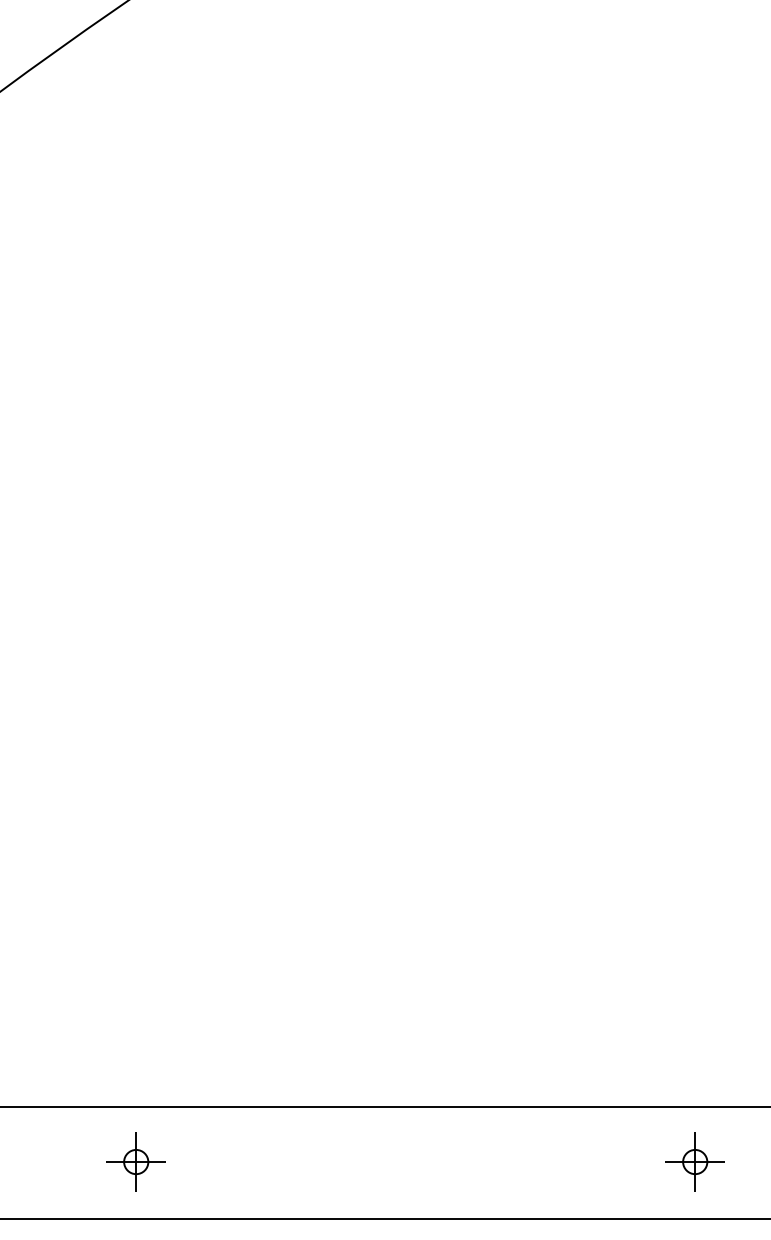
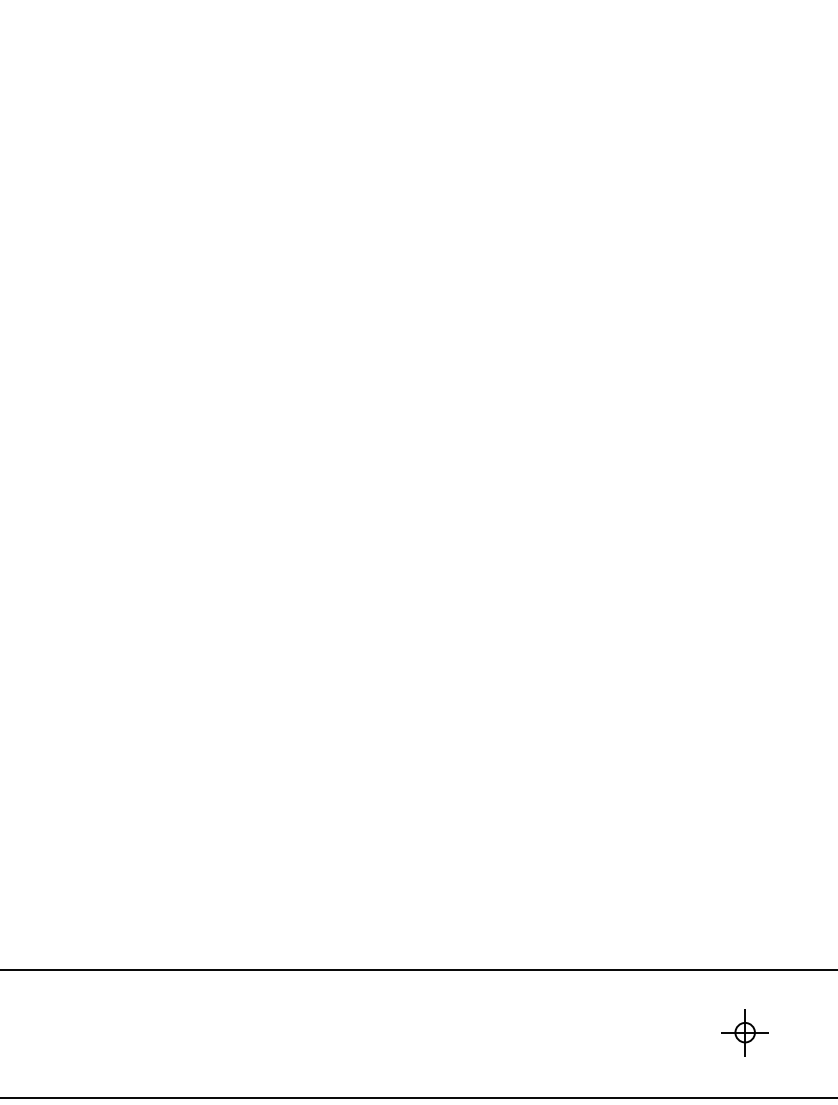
part: (135, 1161) -> (100, 1032), removed
part: (694, 1161) -> (744, 1032), size x0.7

